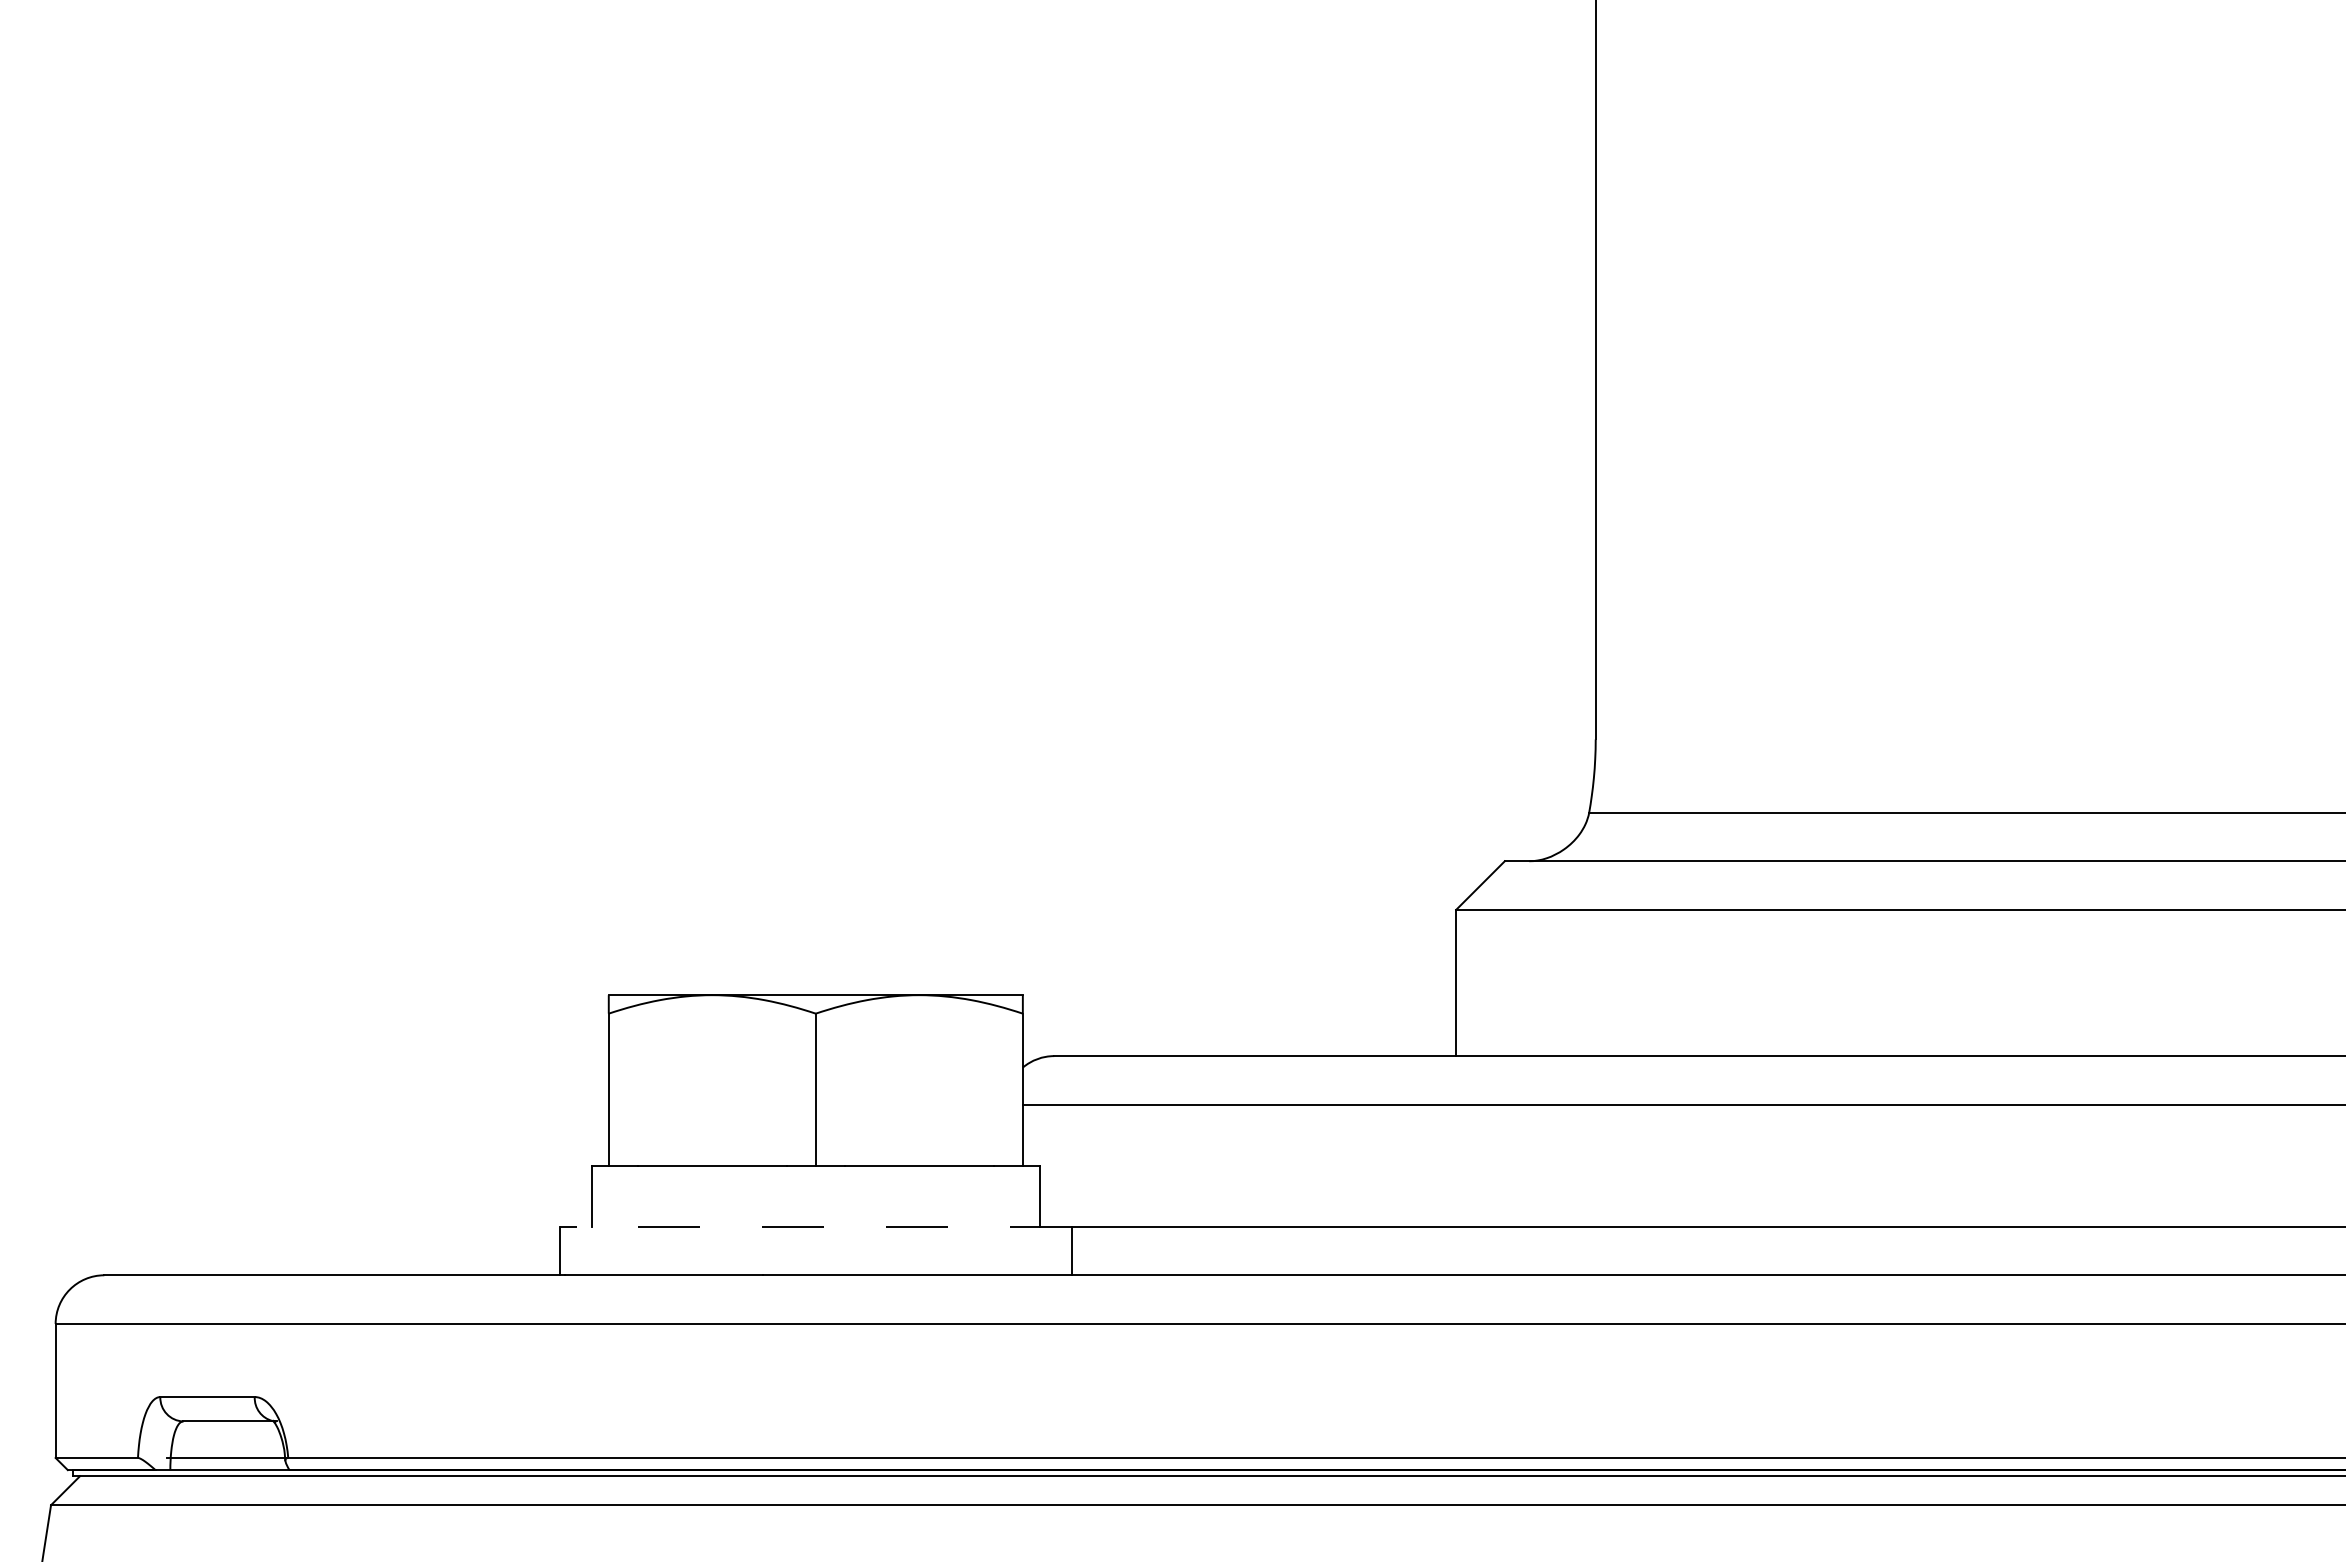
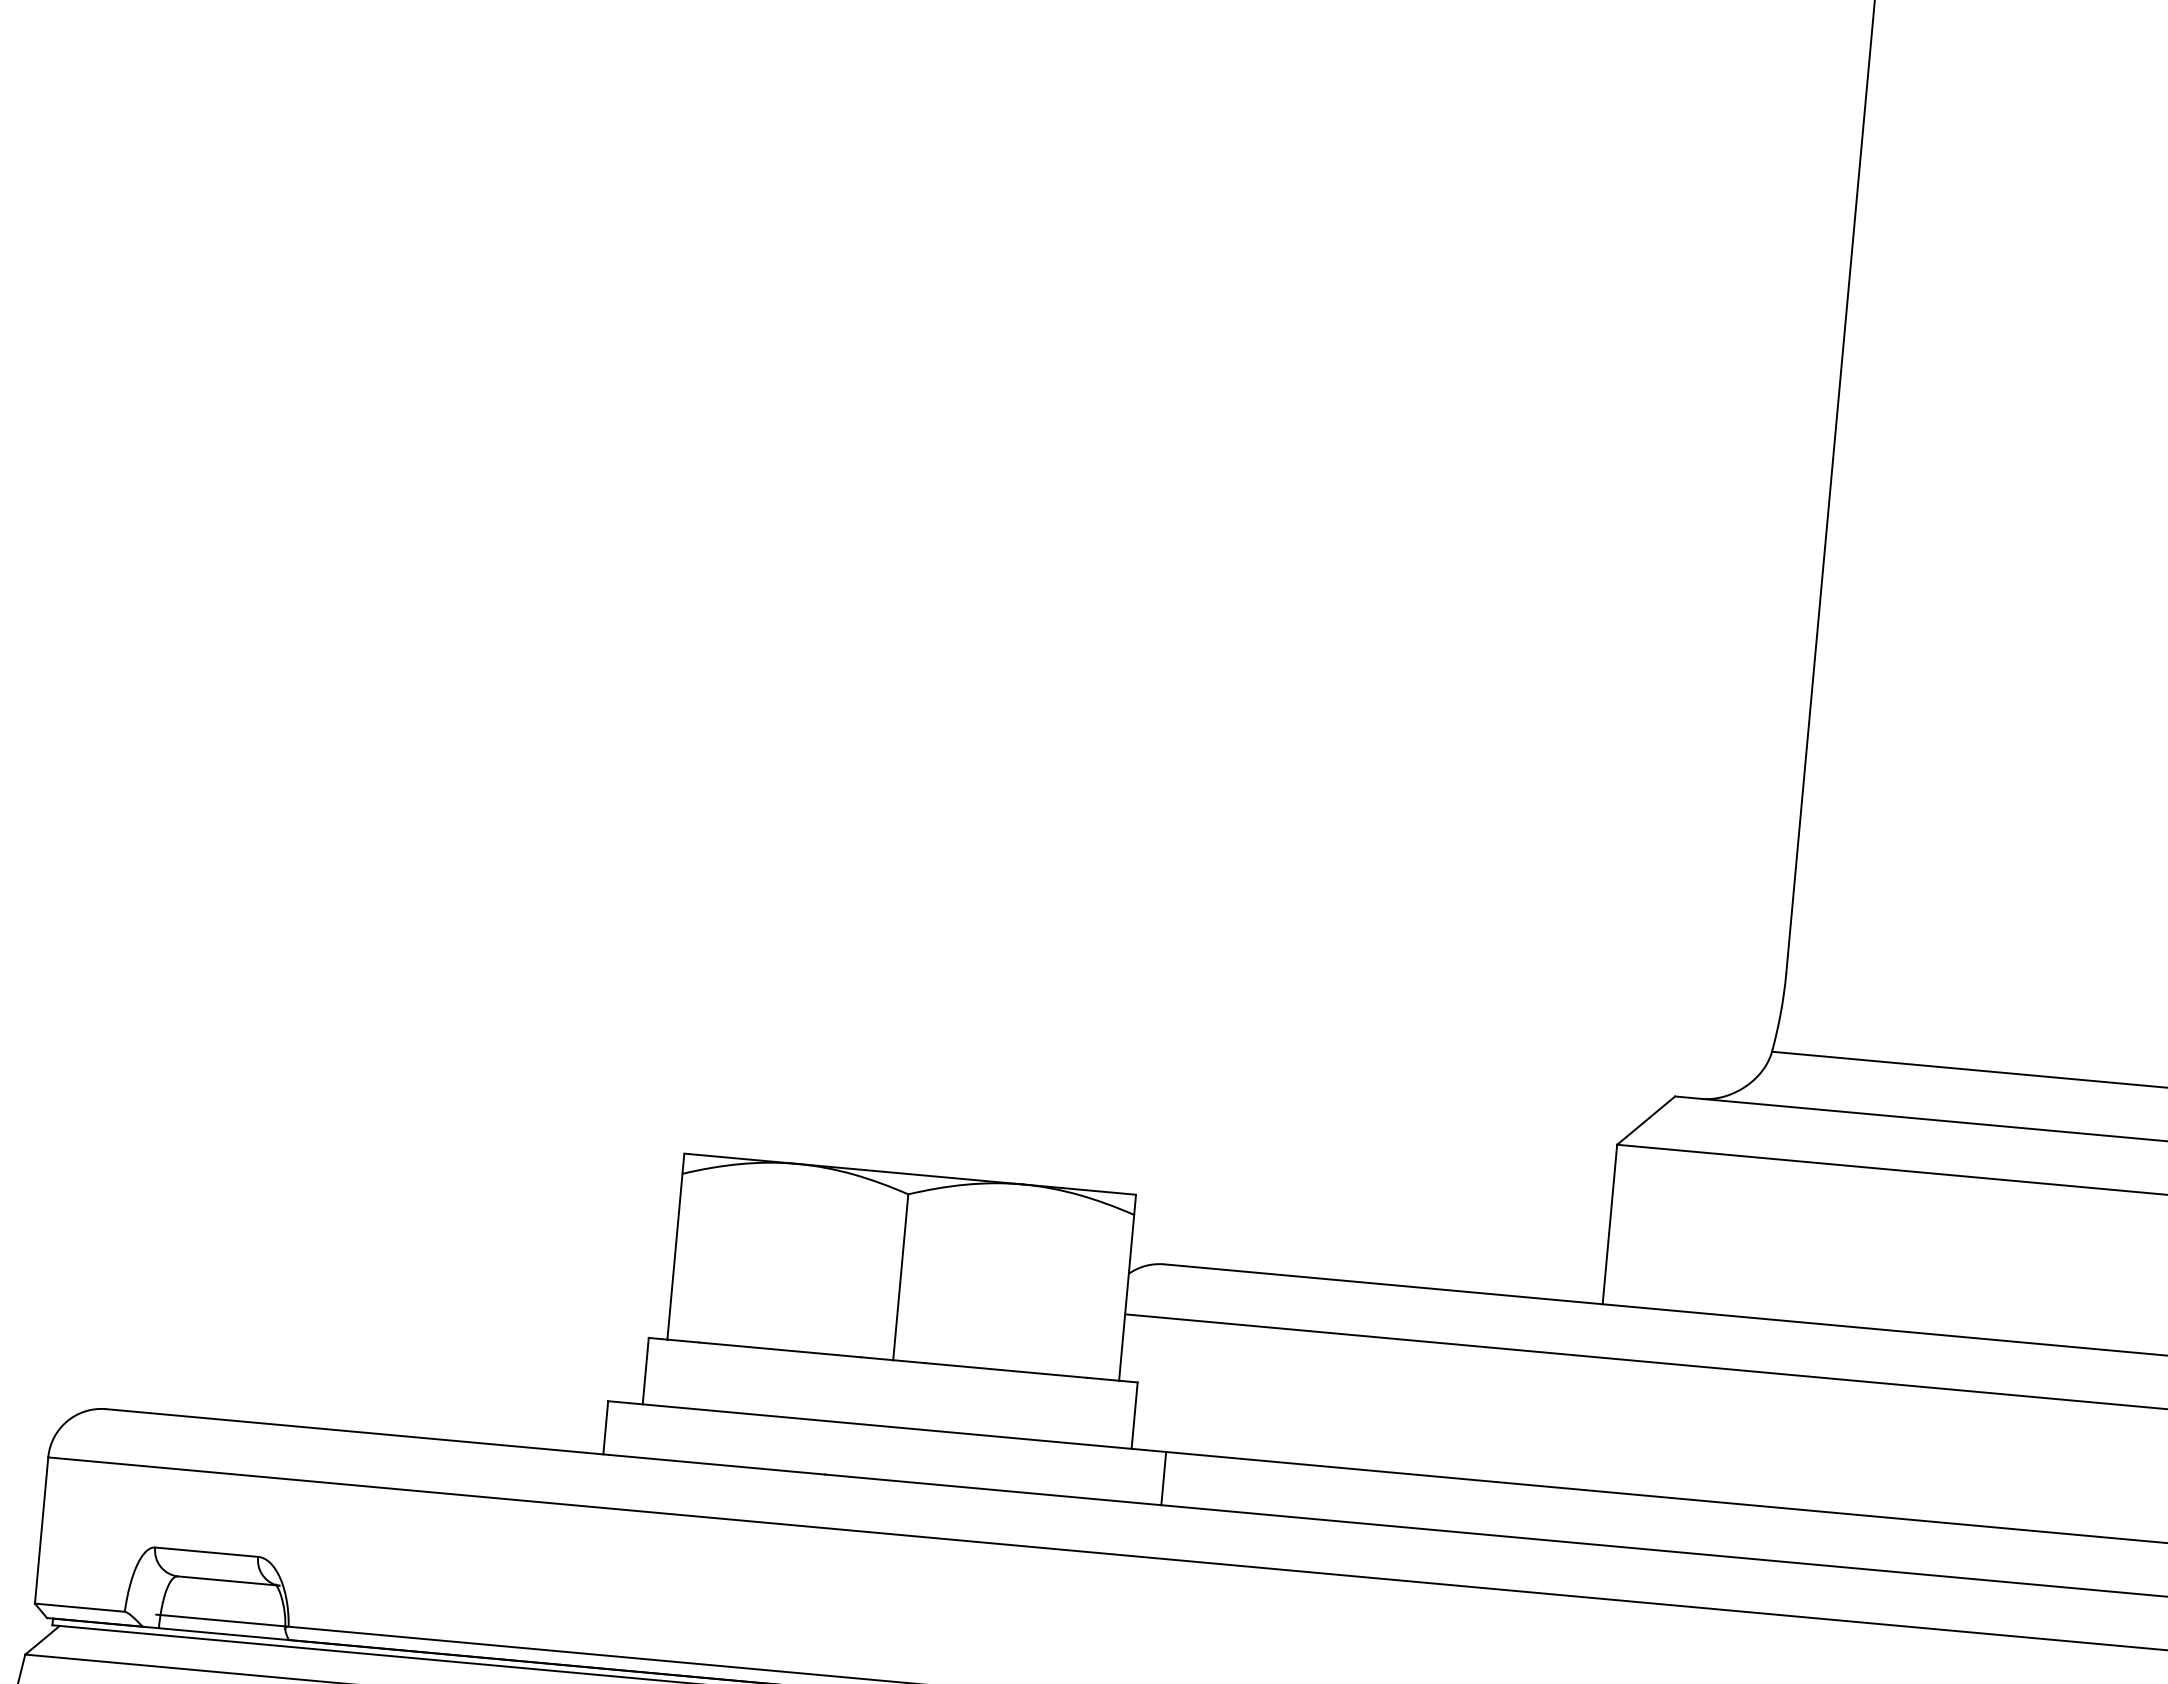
line: (815, 1226) -> (886, 1426), dashed -> solid

